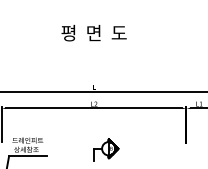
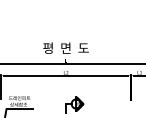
text: (93, 32) -> (65, 47), moved

